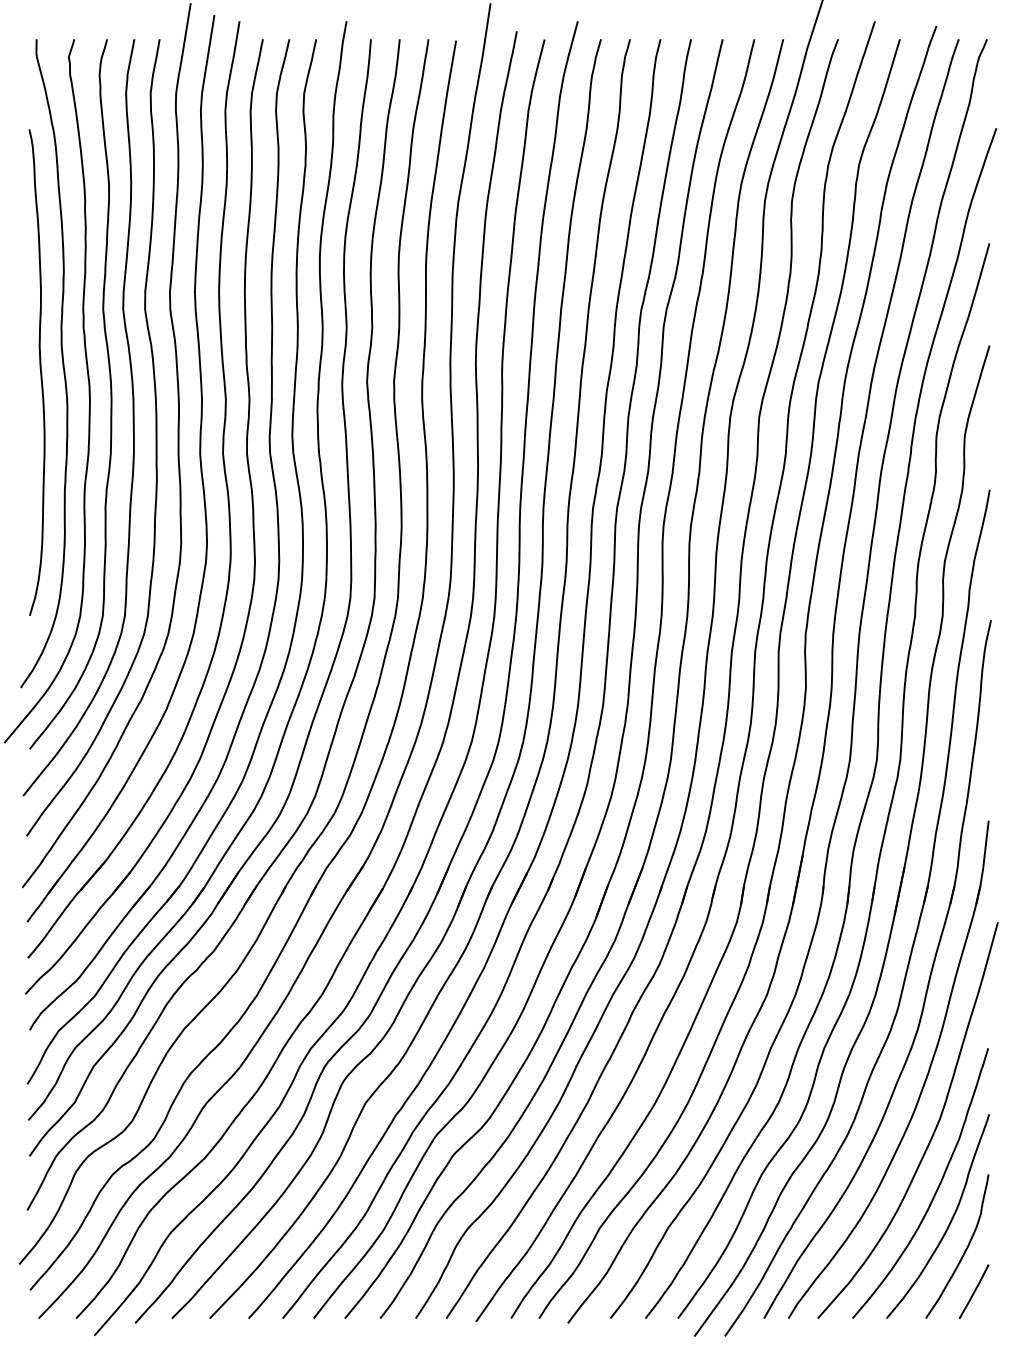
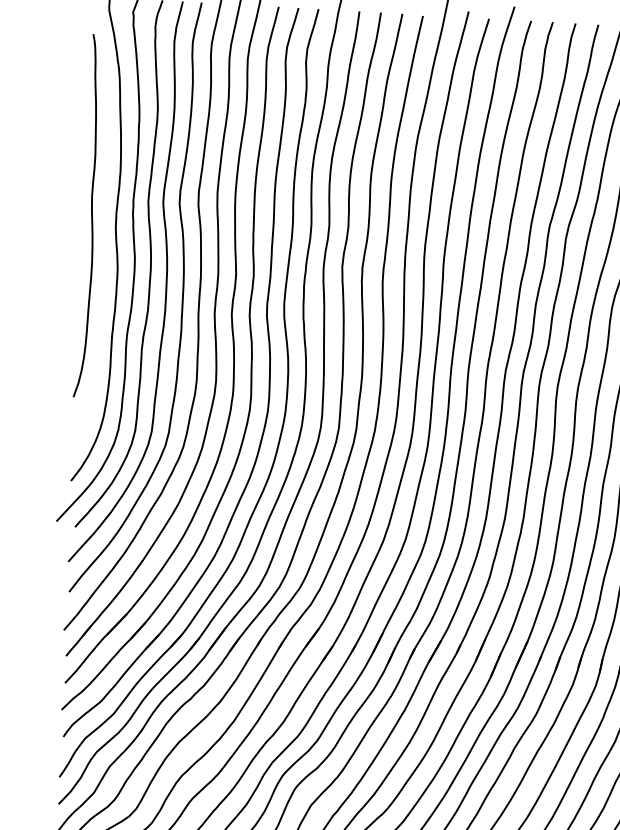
curve: (40, 372) -> (91, 216), moved

